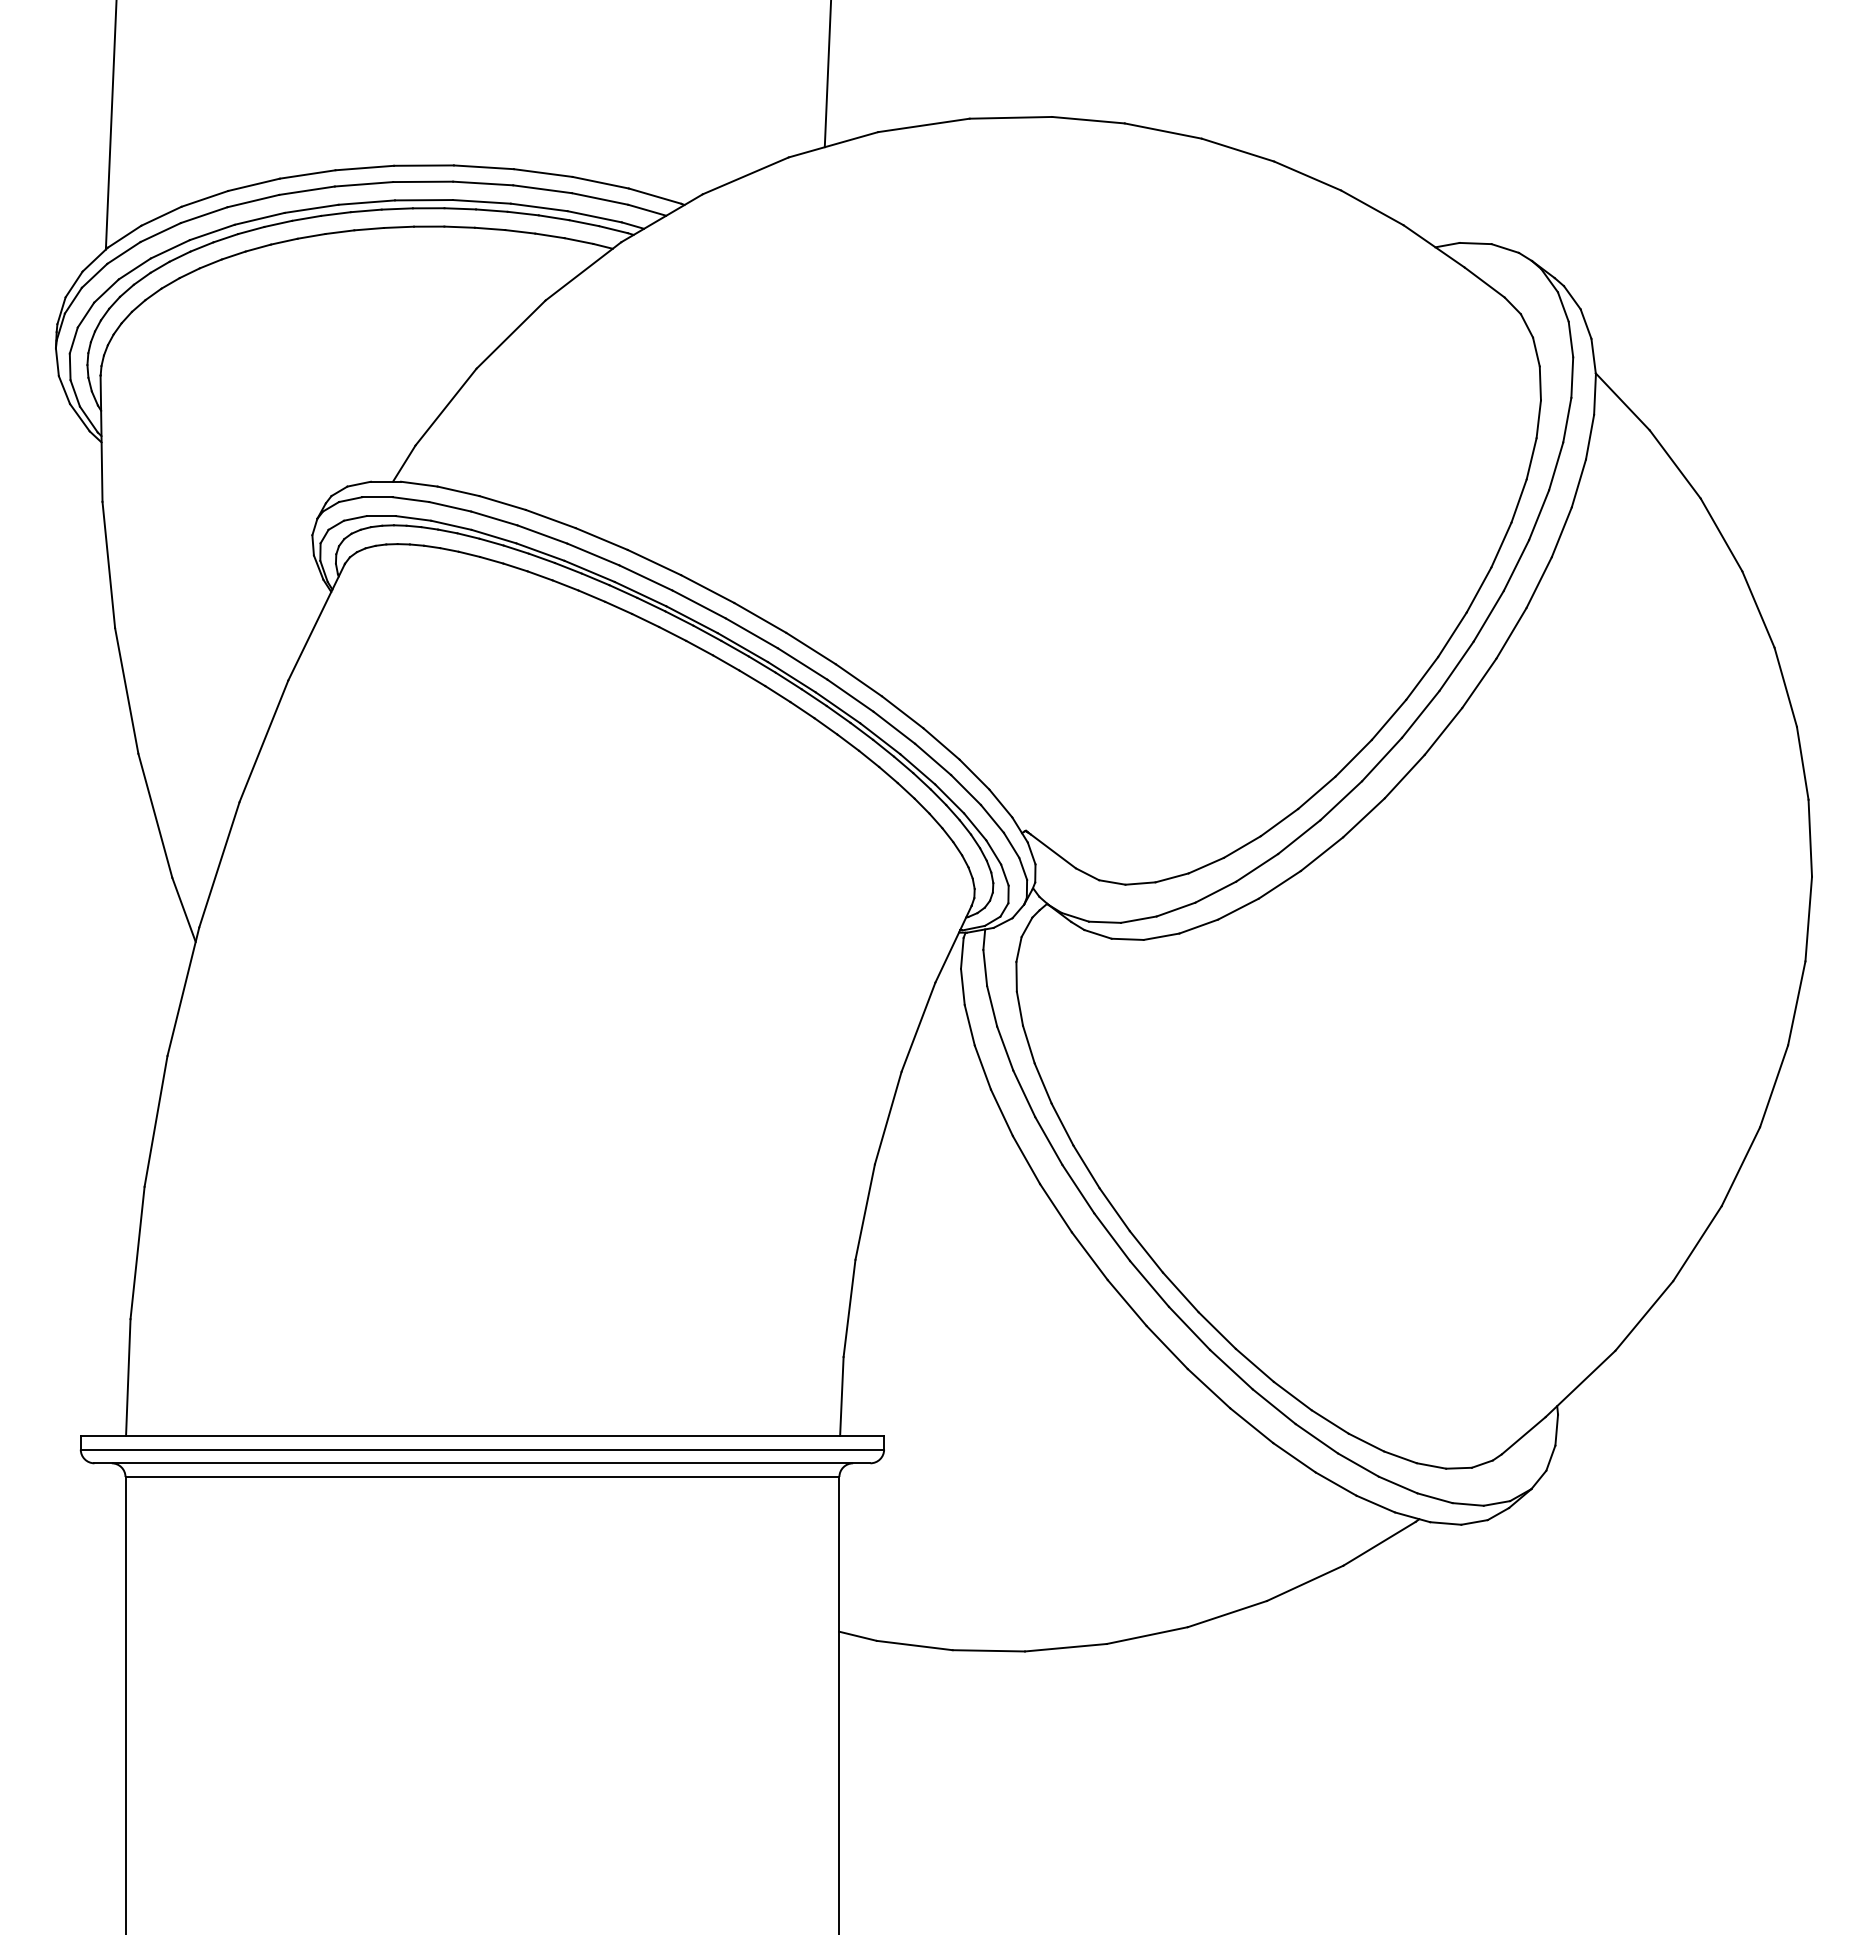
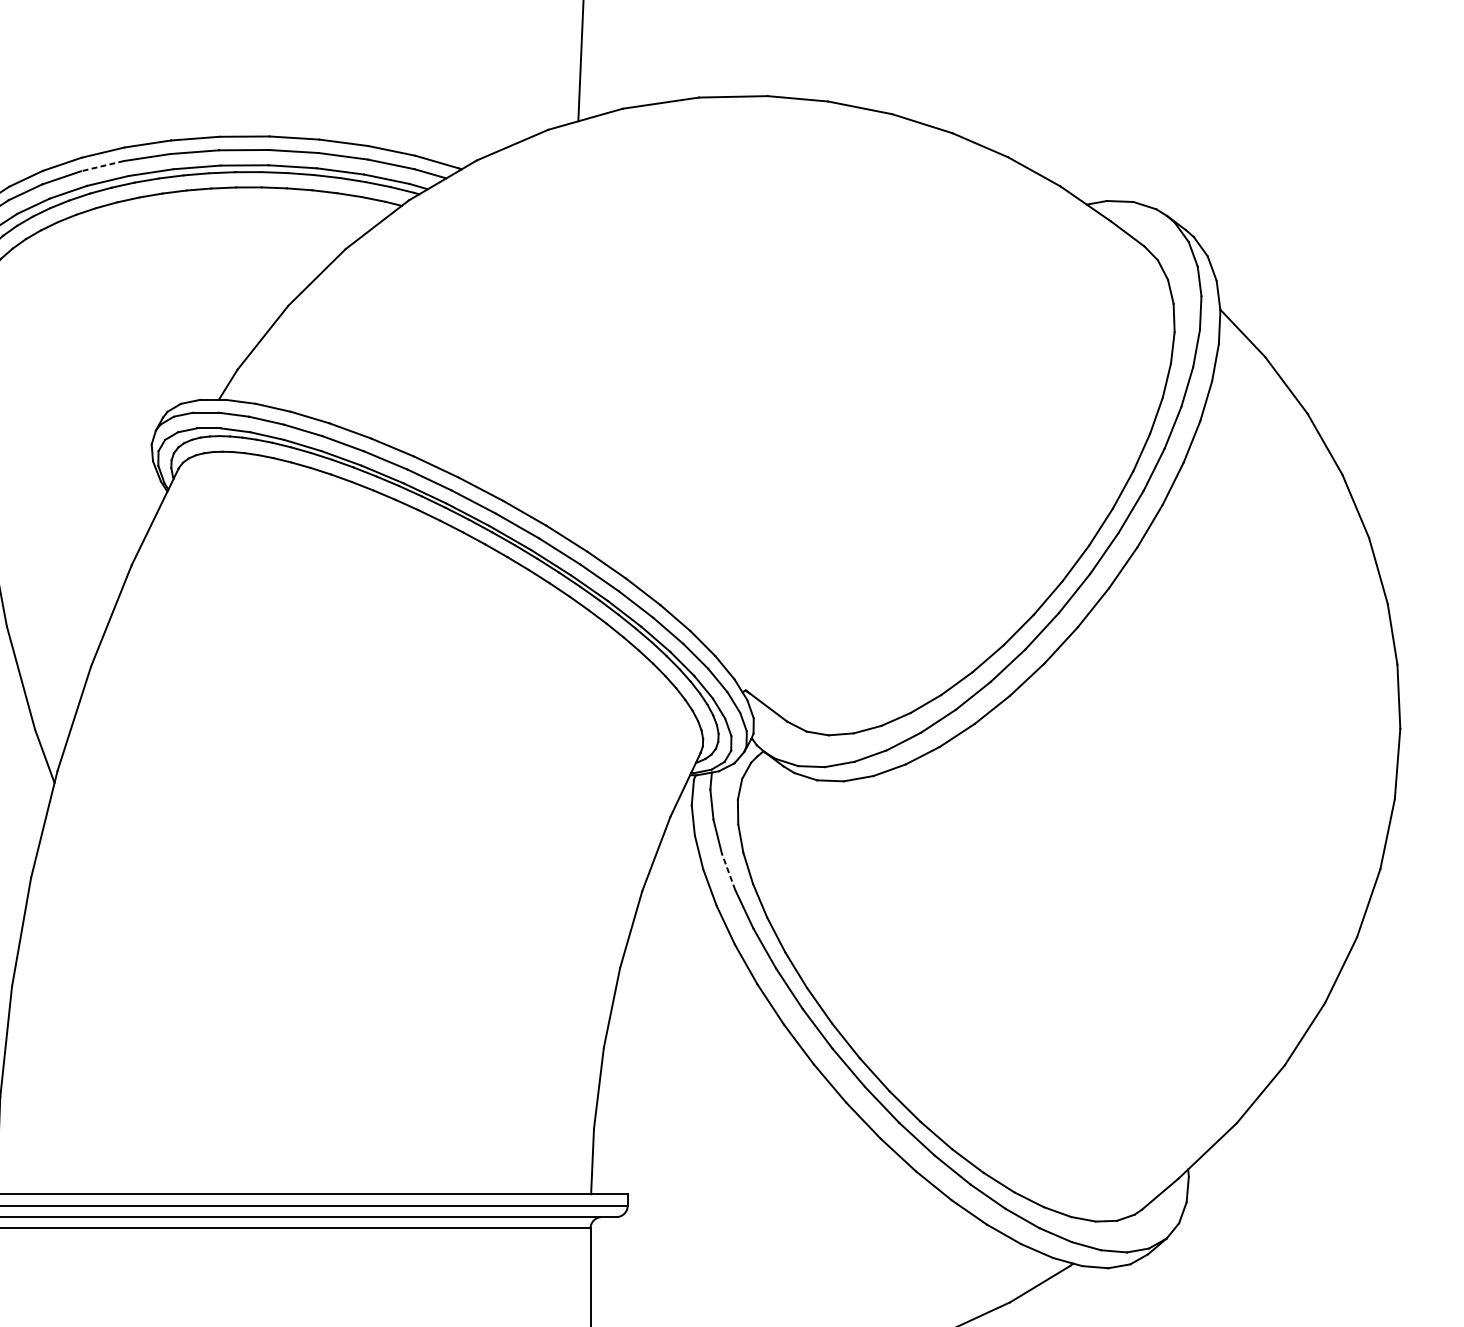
line: (253, 201) -> (102, 166), solid -> dashed
line: (1005, 1048) -> (728, 871), solid -> dashed

